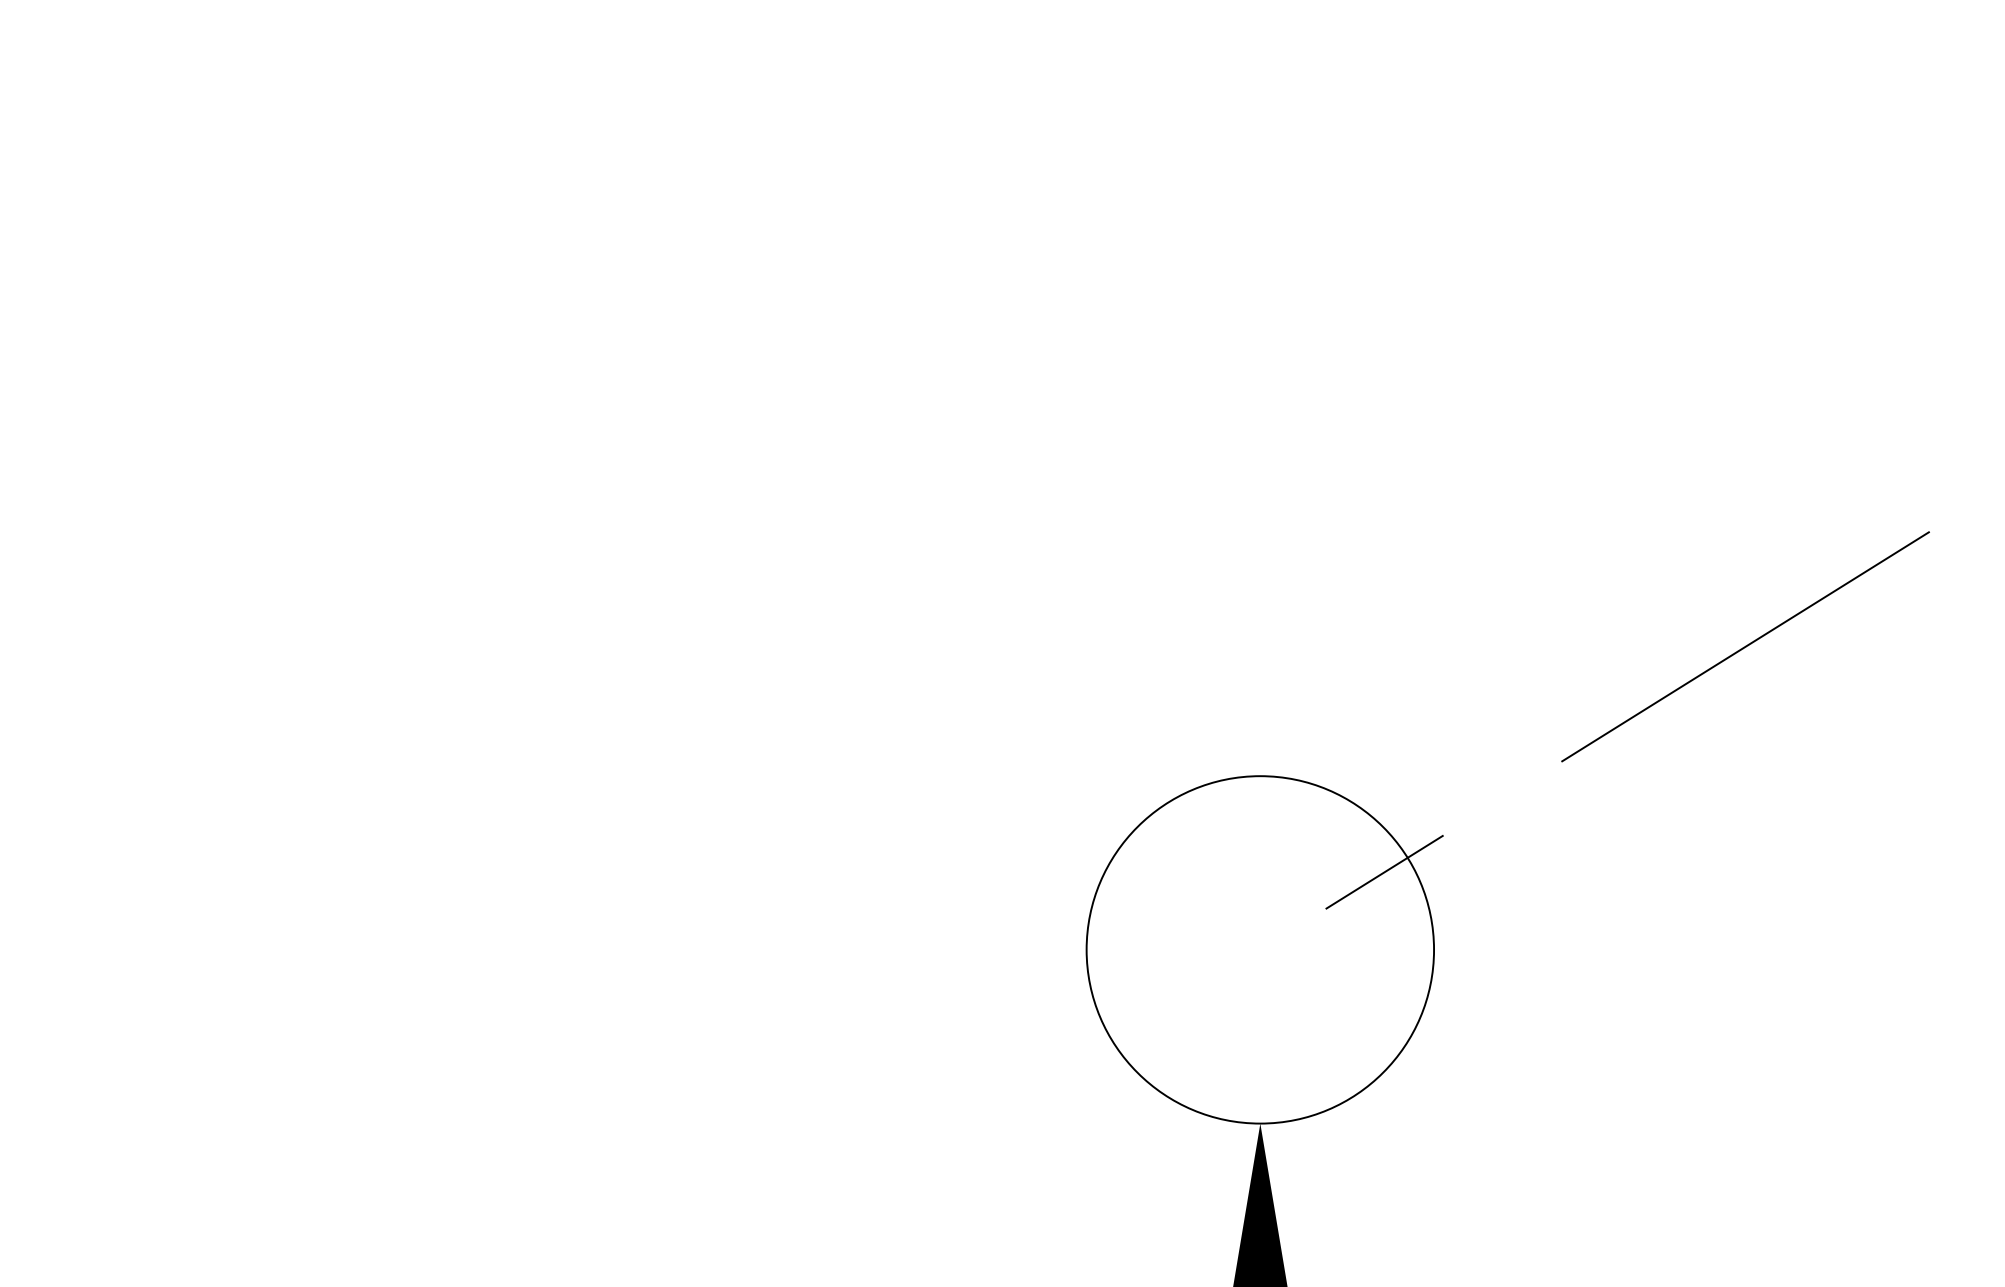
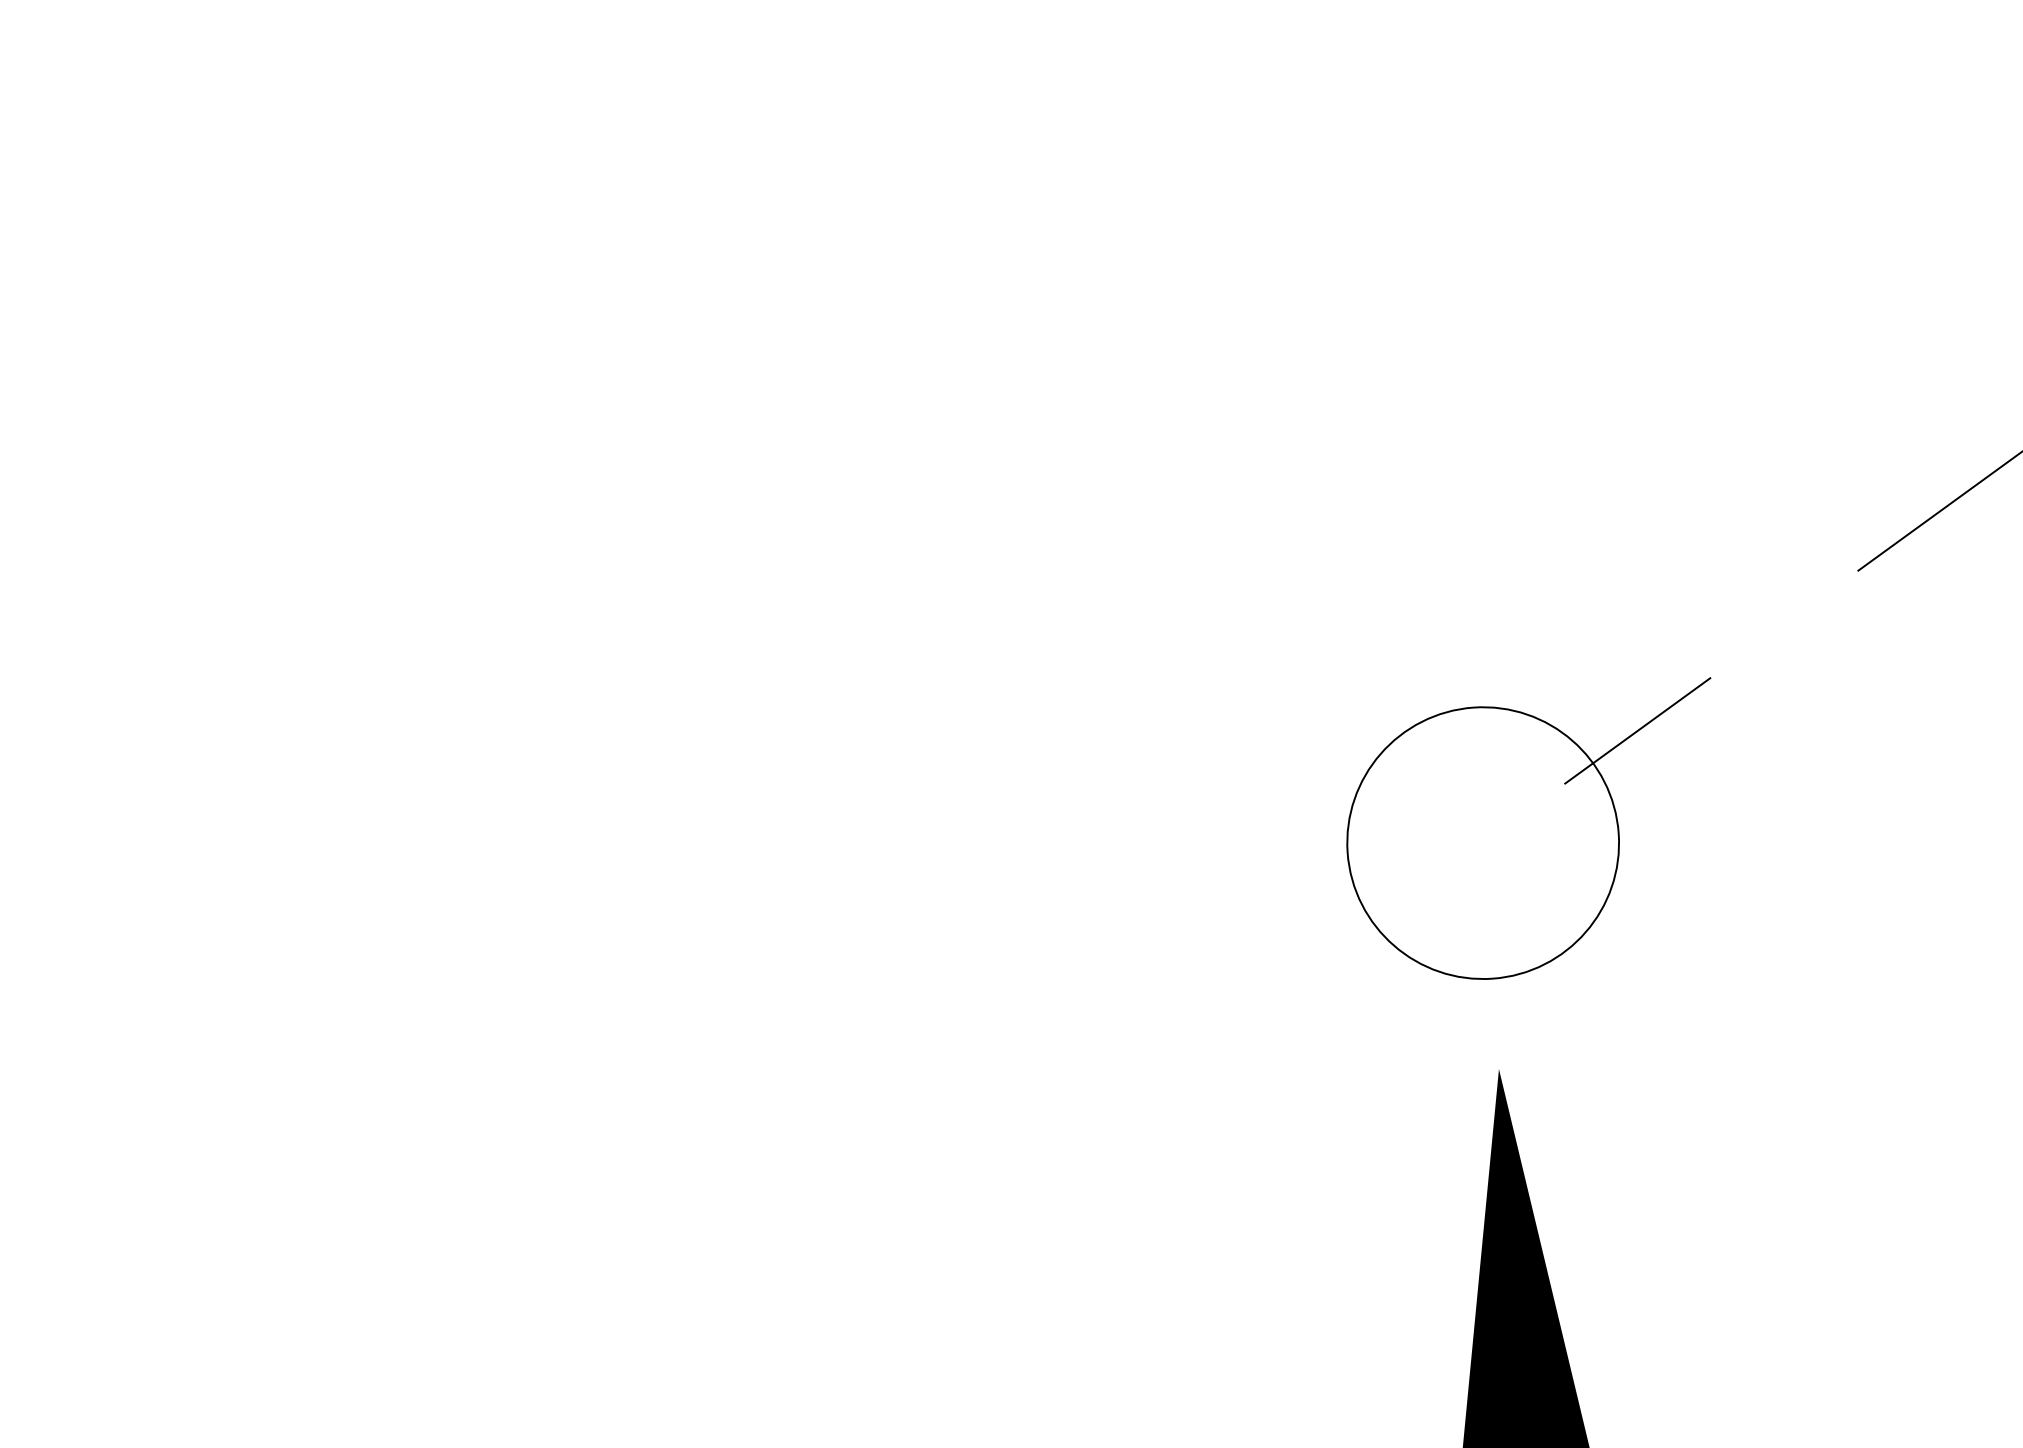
circle: (1260, 949) -> (1483, 842), size x0.6

